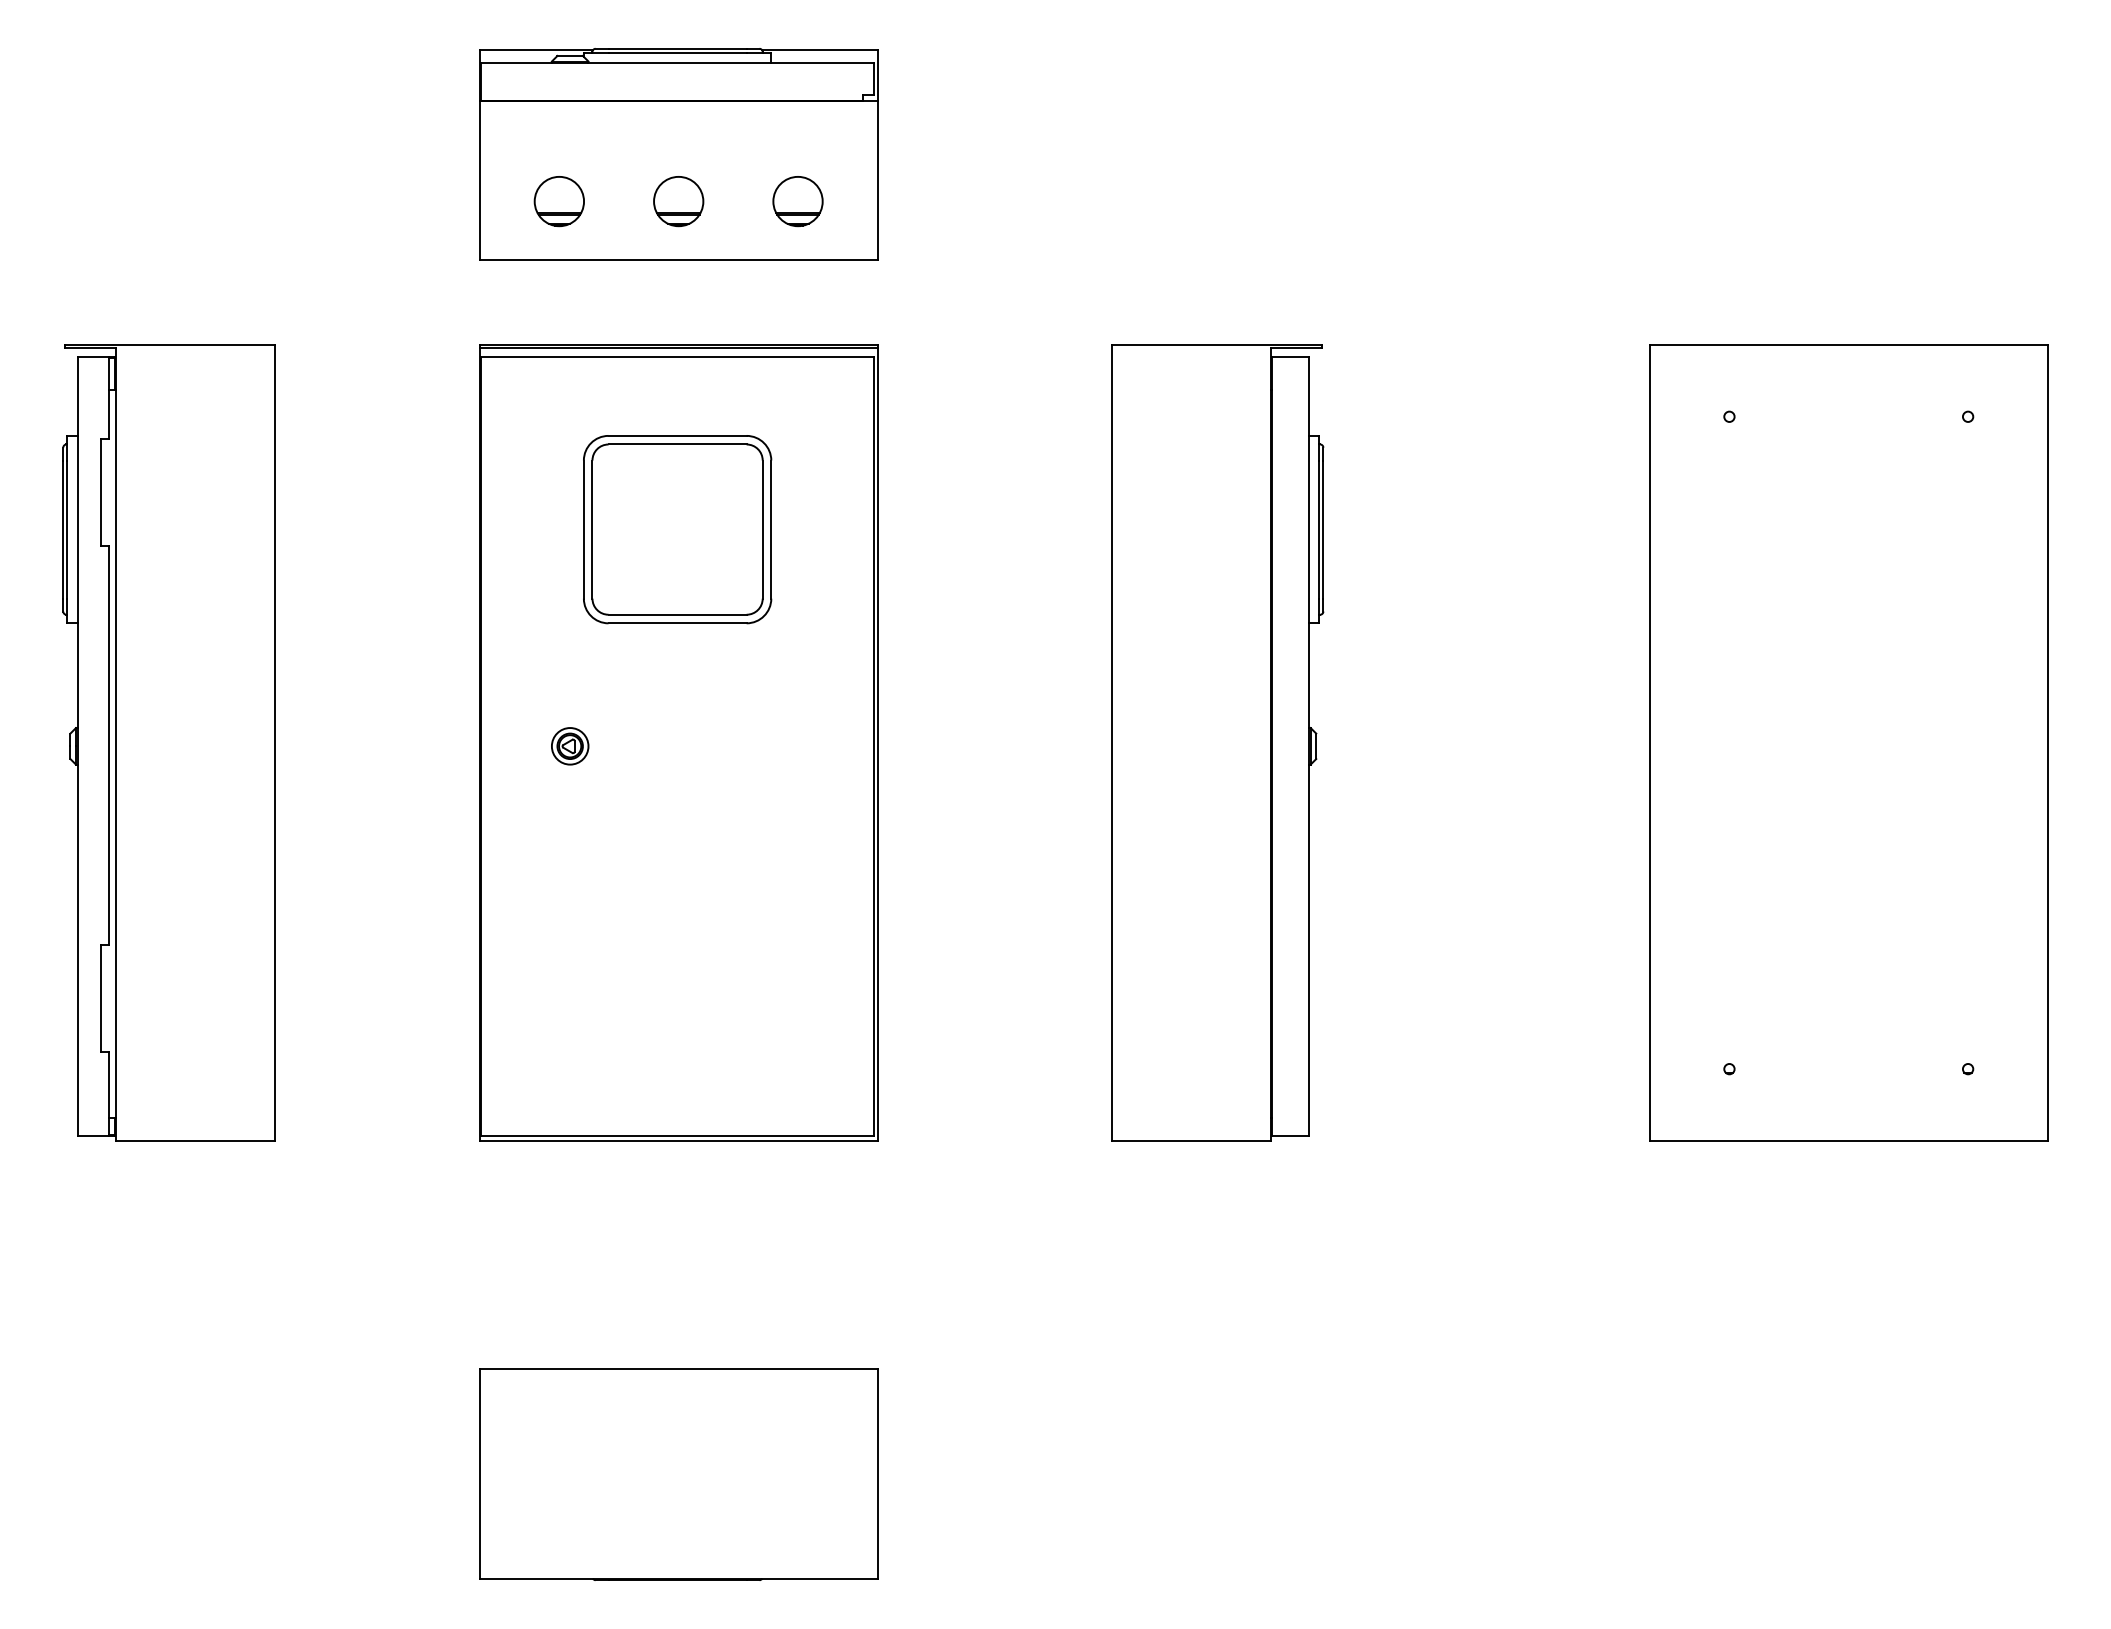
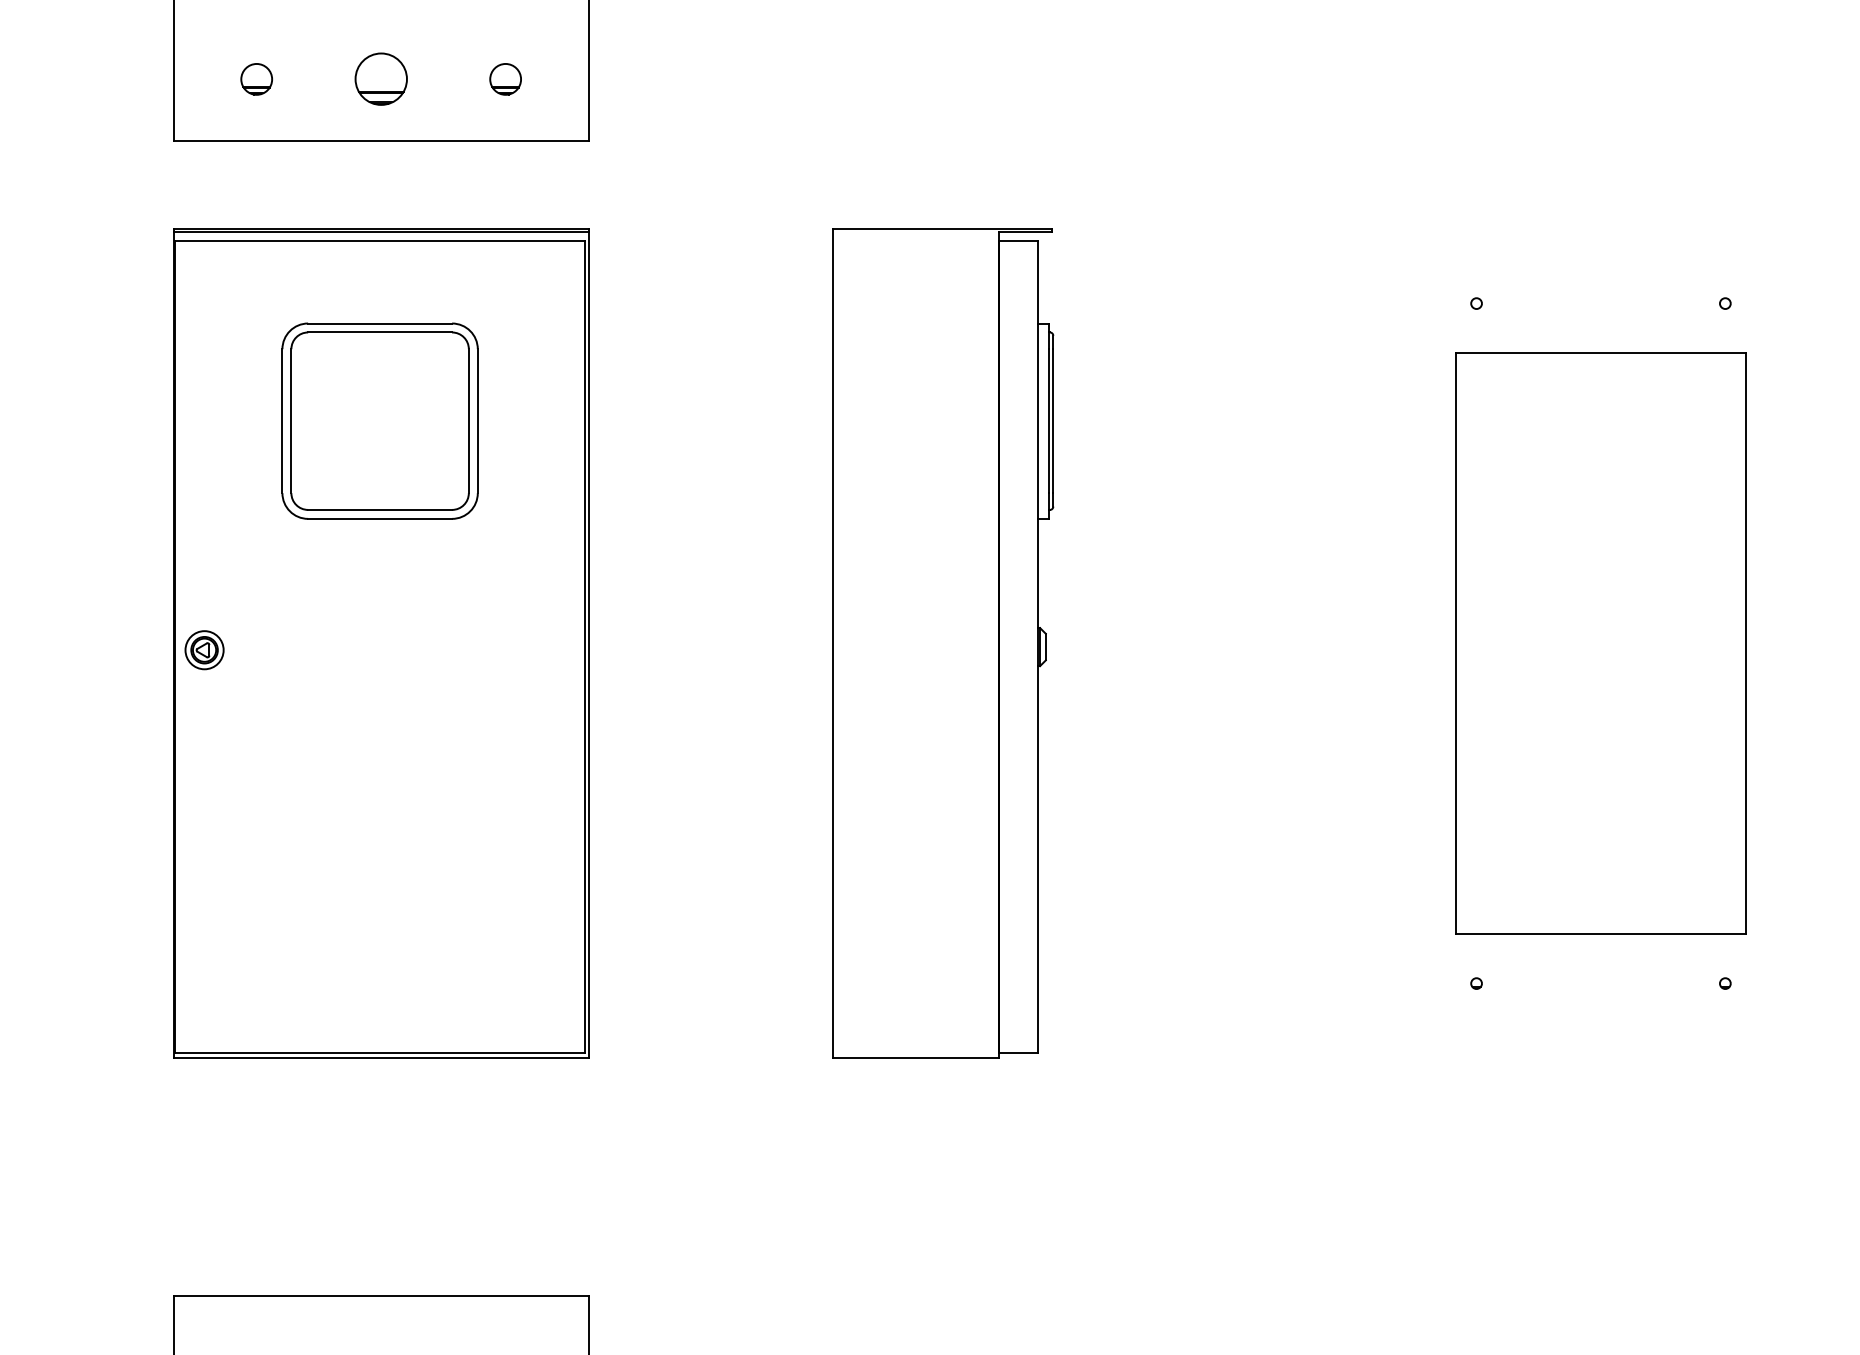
part: (558, 201) -> (255, 79), size x0.6
part: (797, 201) -> (505, 79), size x0.6
part: (1848, 742) -> (1600, 643), size x0.7
part: (570, 746) -> (204, 650), moved

